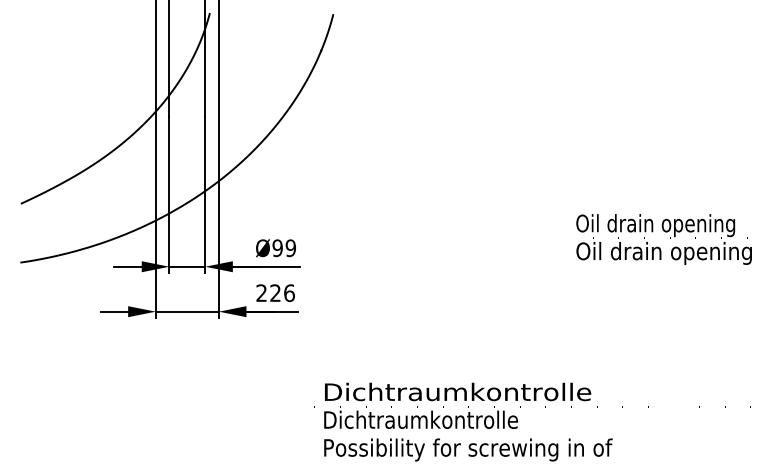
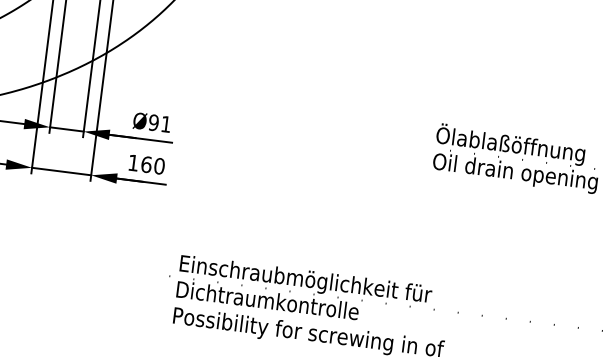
text: (655, 223) -> (510, 144), Oil drain opening -> Ölablaßöffnung
text: (290, 248) -> (165, 124), Ø99 -> Ø91
text: (275, 293) -> (146, 164), 226 -> 160
text: (458, 393) -> (306, 280), Dichtraumkontrolle -> Einschraubmöglichkeit für

